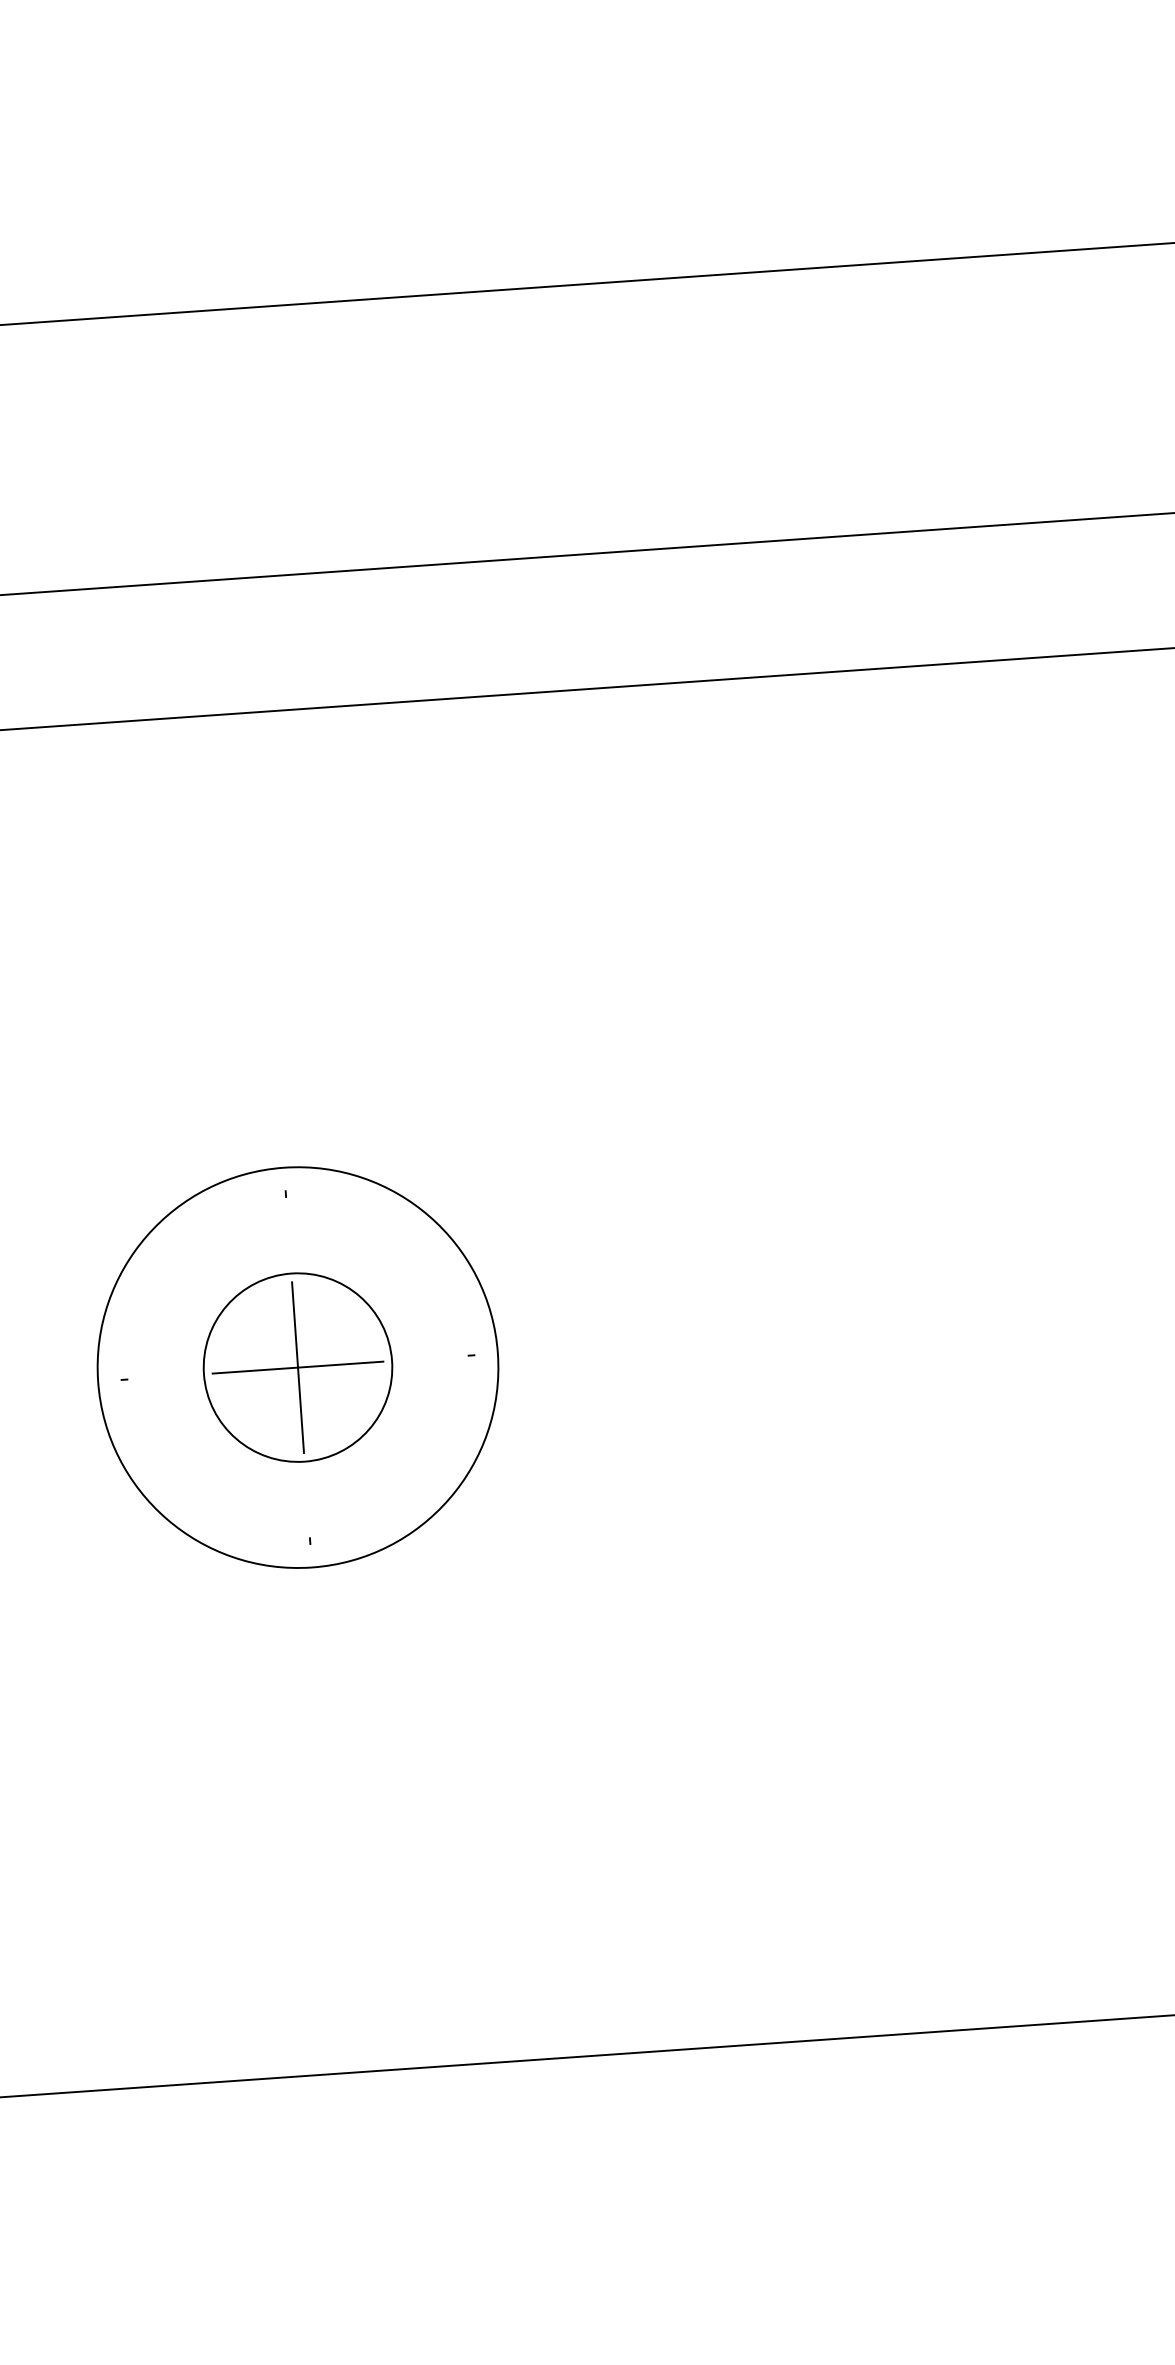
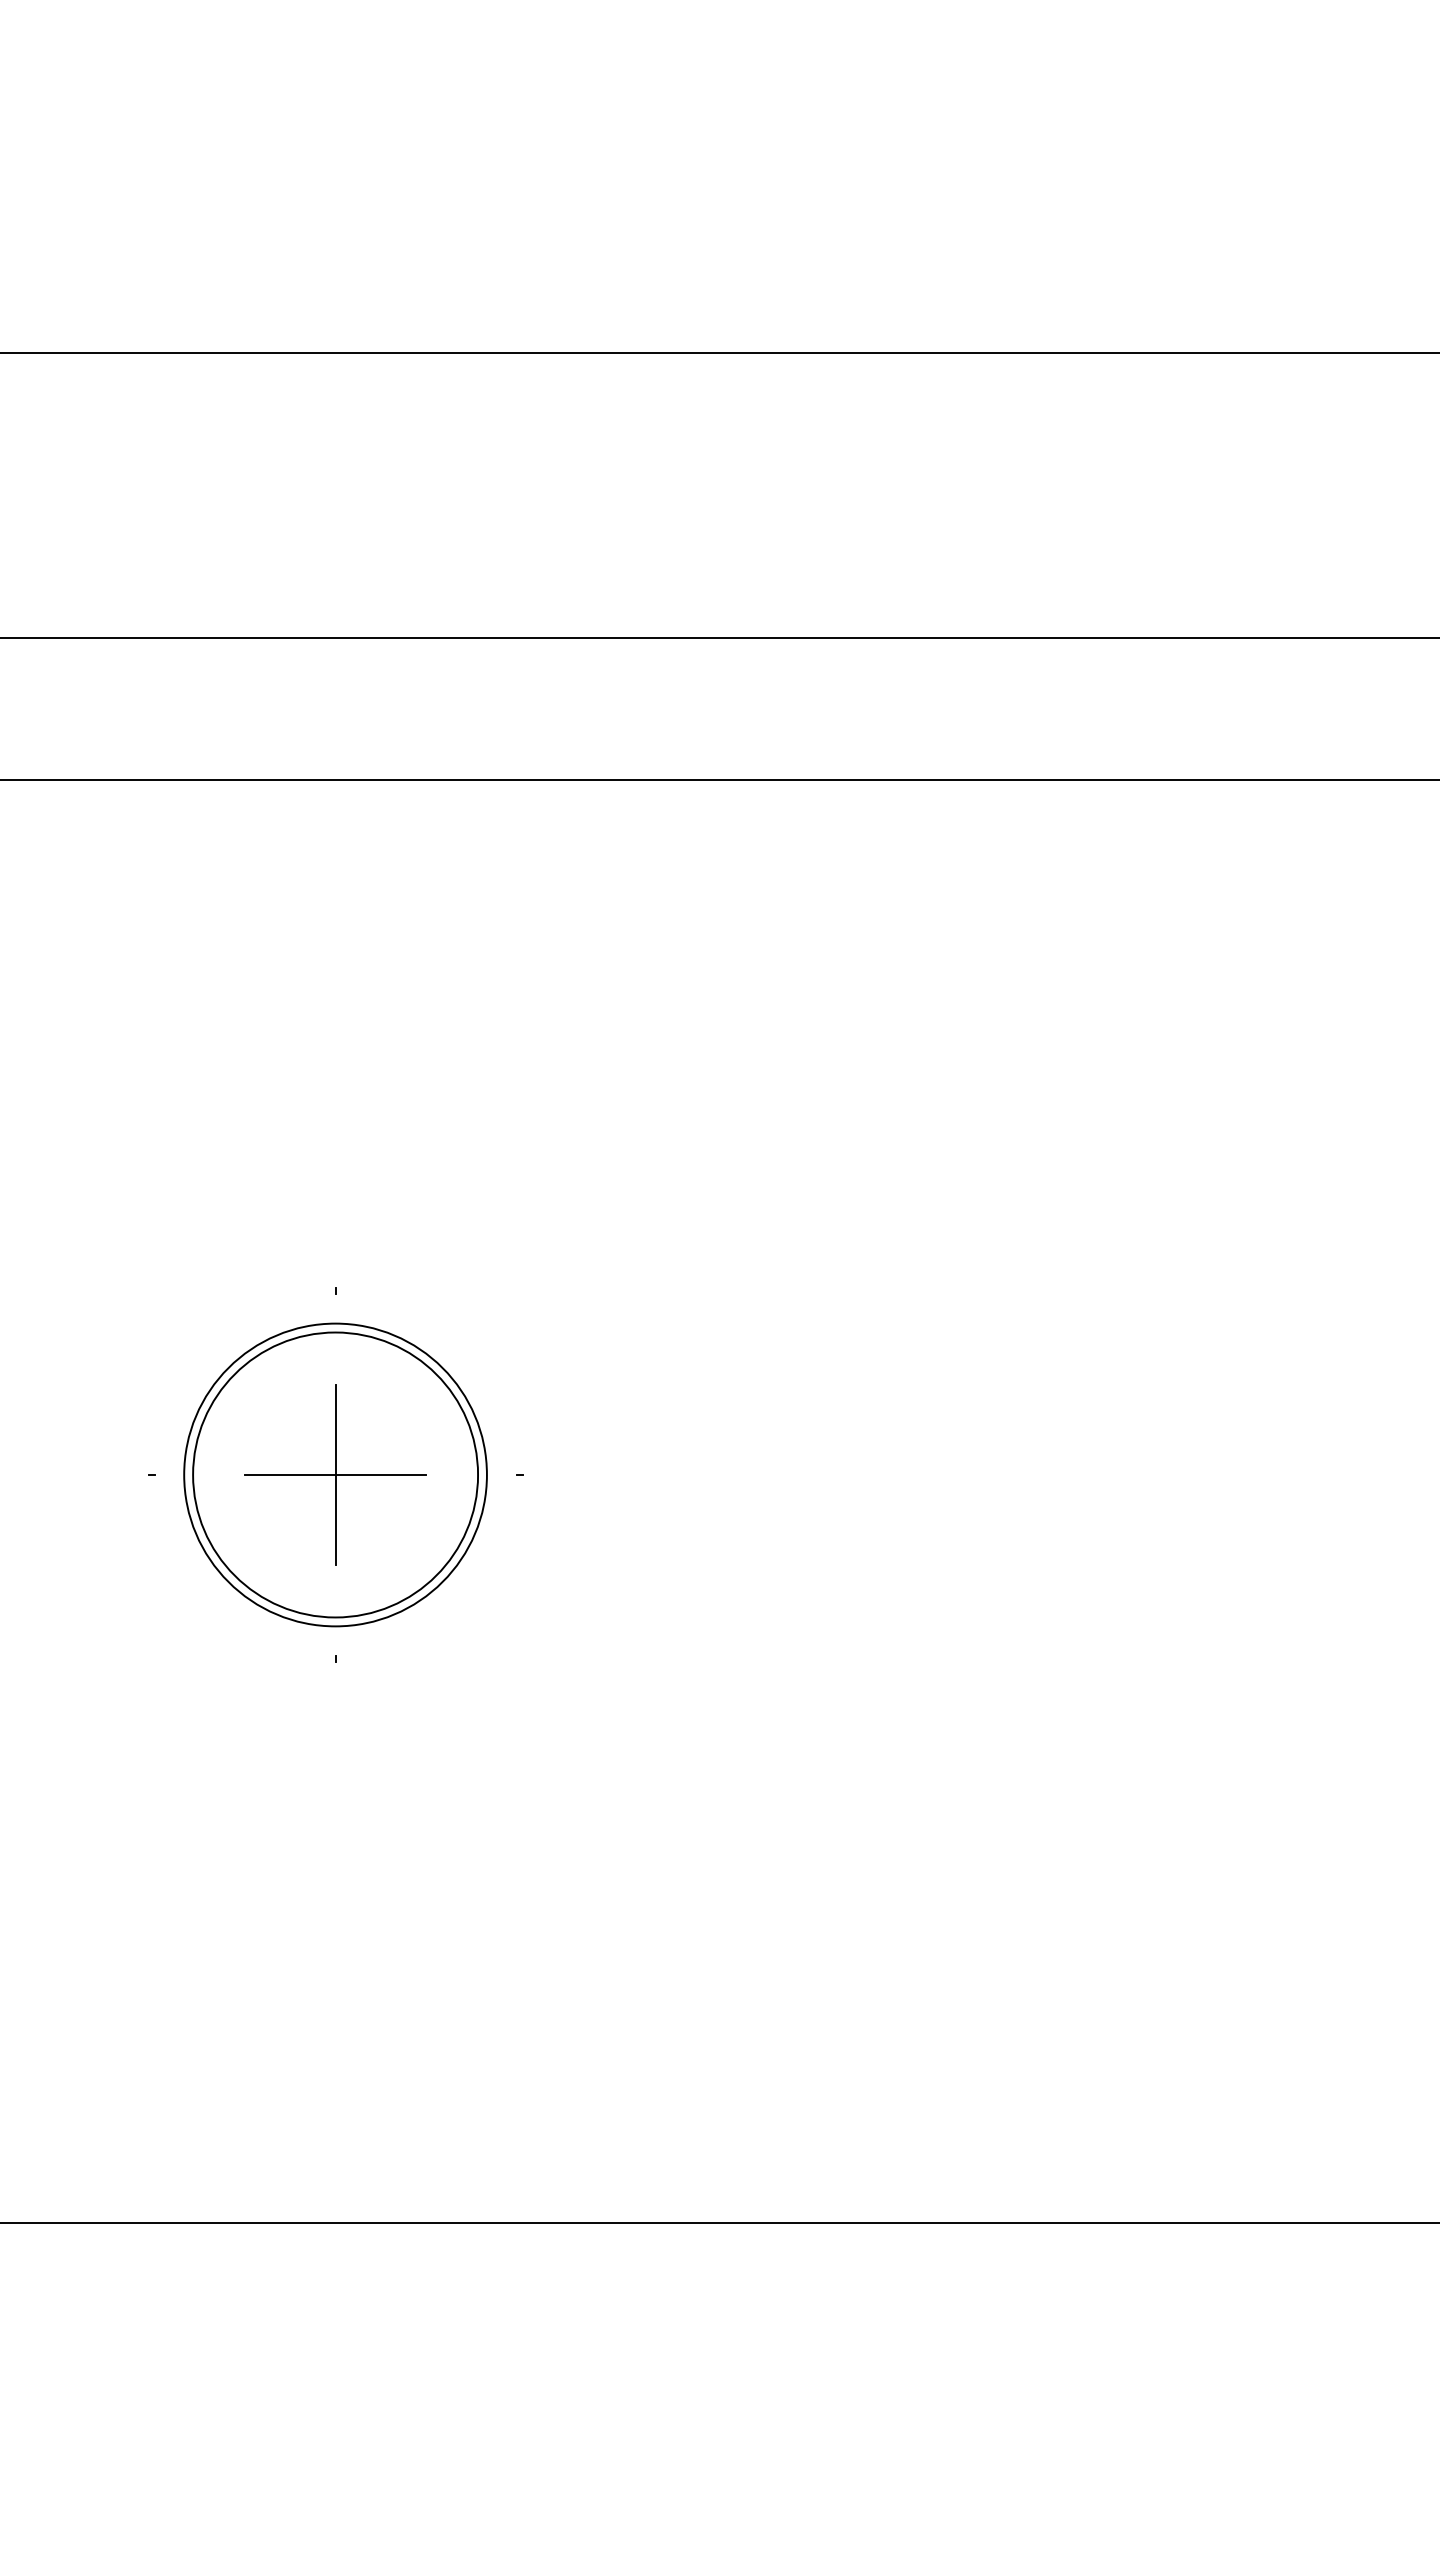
circle: (297, 1367) -> (335, 1474), size x0.71
circle: (297, 1367) -> (335, 1474), size x1.43

